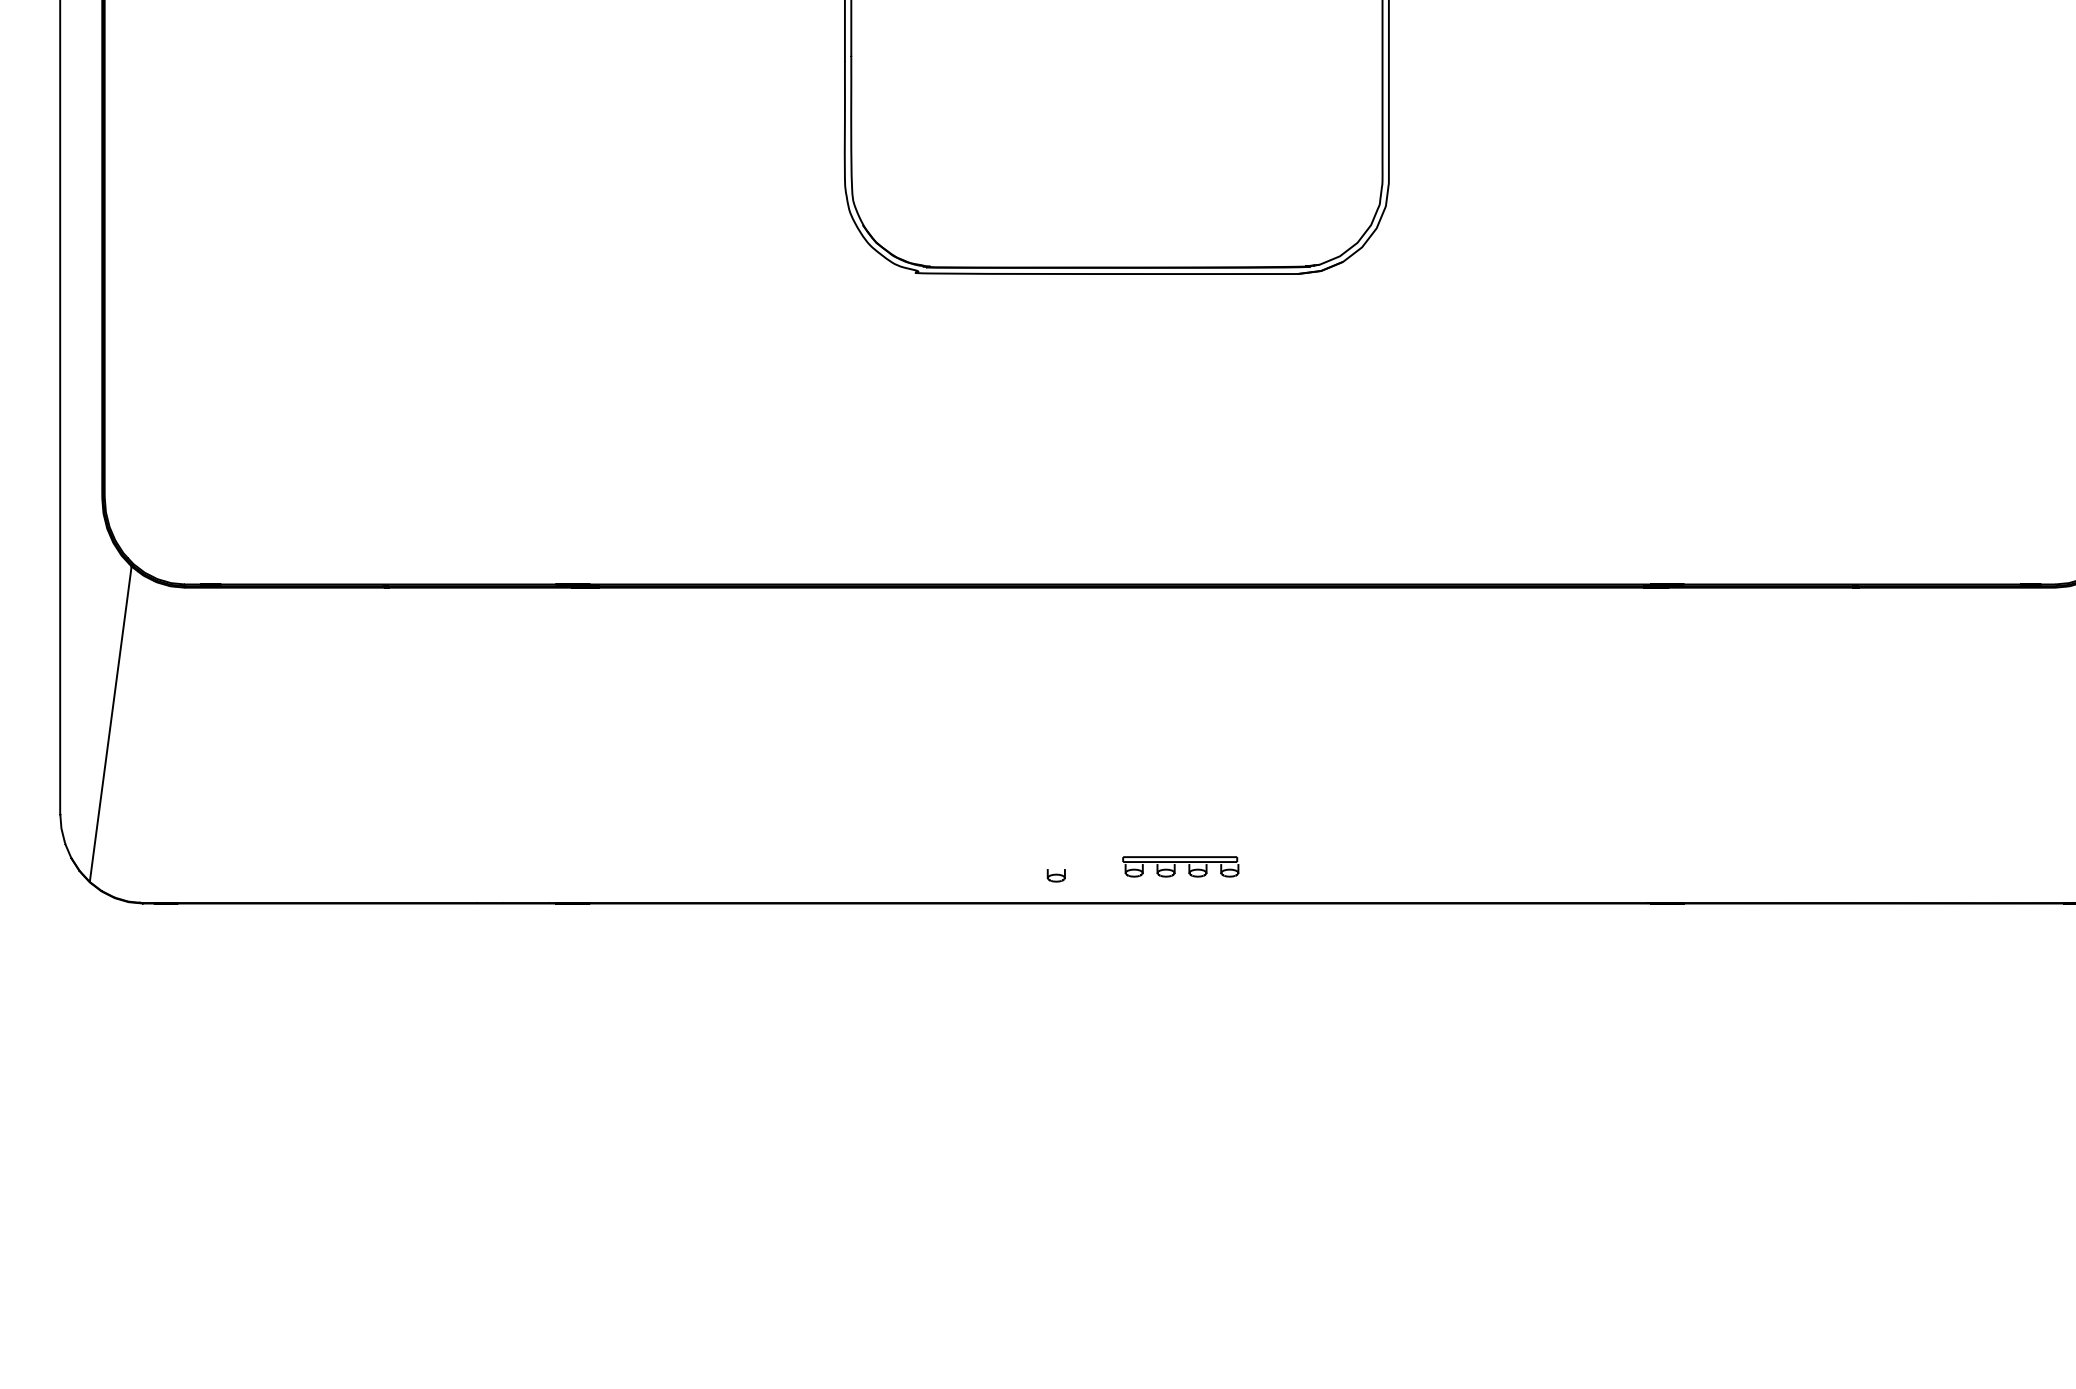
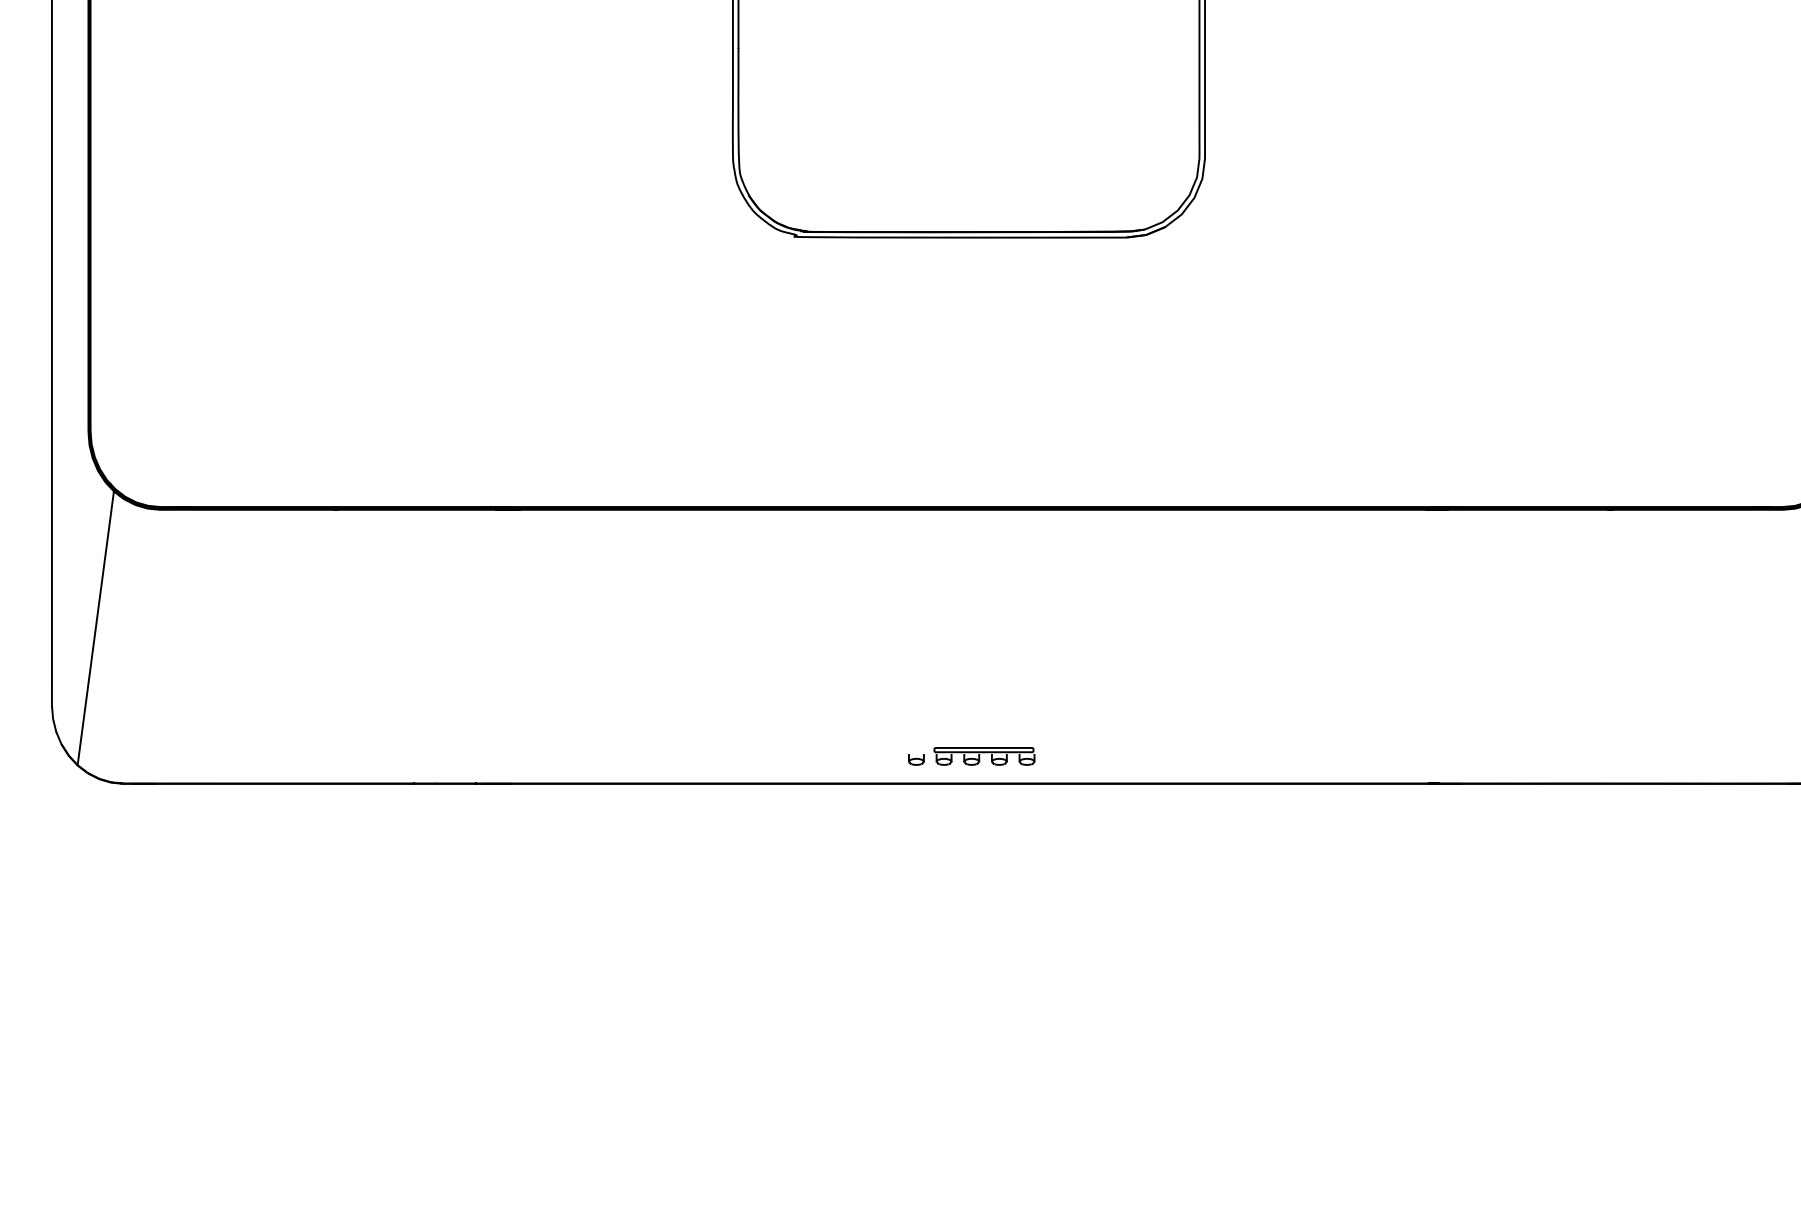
part: (1180, 866) -> (984, 756), moved

